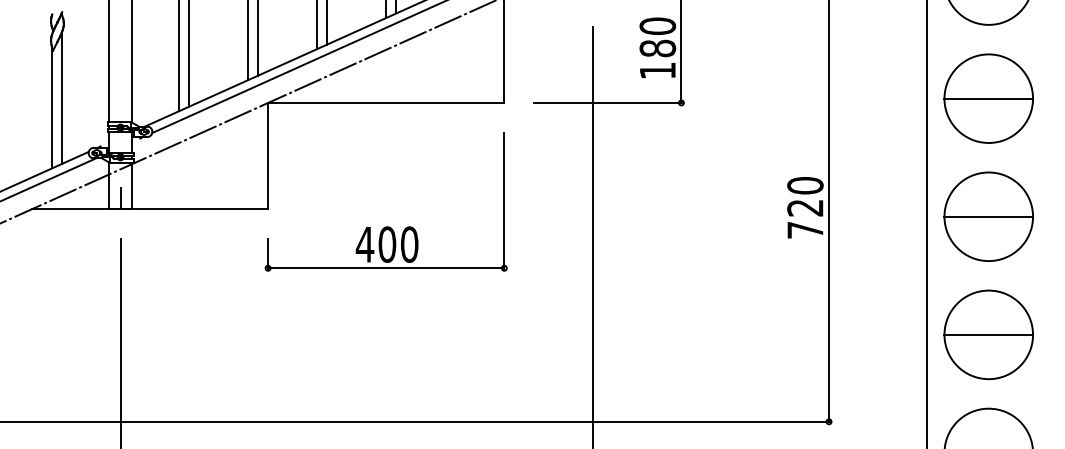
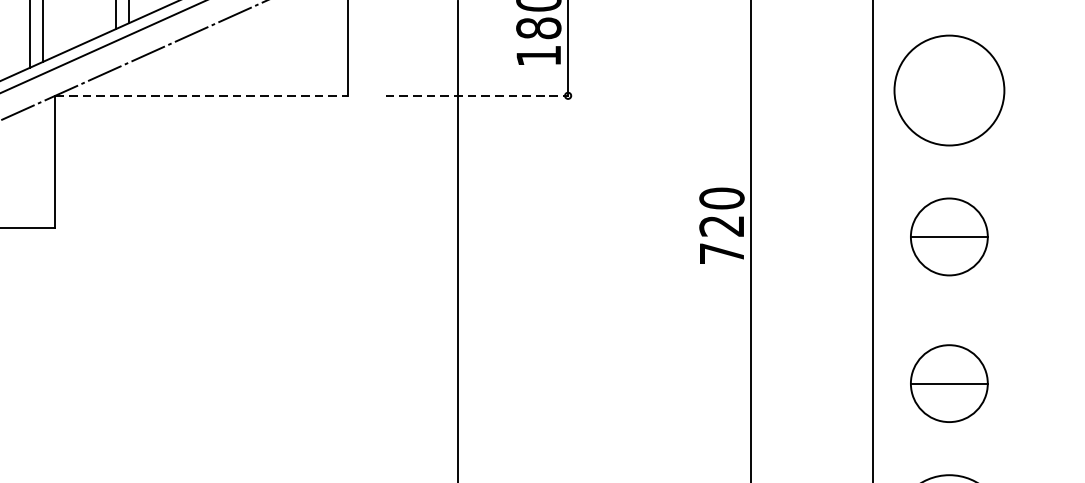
line: (988, 98) -> (949, 90), removed
line: (386, 102) -> (202, 95), solid -> dashed
line: (608, 102) -> (477, 95), solid -> dashed
part: (988, 216) -> (949, 236), size x0.7
part: (385, 226) -> (200, 249), removed
part: (988, 334) -> (949, 383), size x0.7

